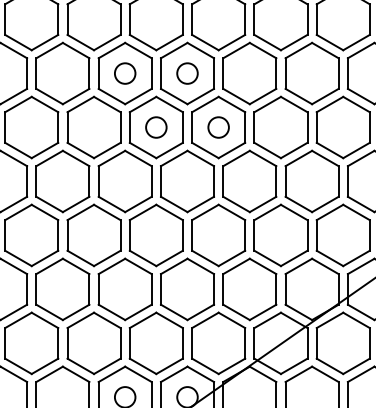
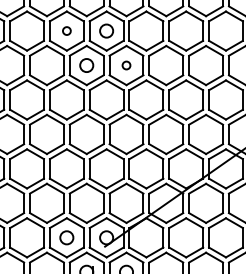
circle: (124, 72) -> (66, 30), size x0.6
circle: (218, 127) -> (126, 65), size x0.6

